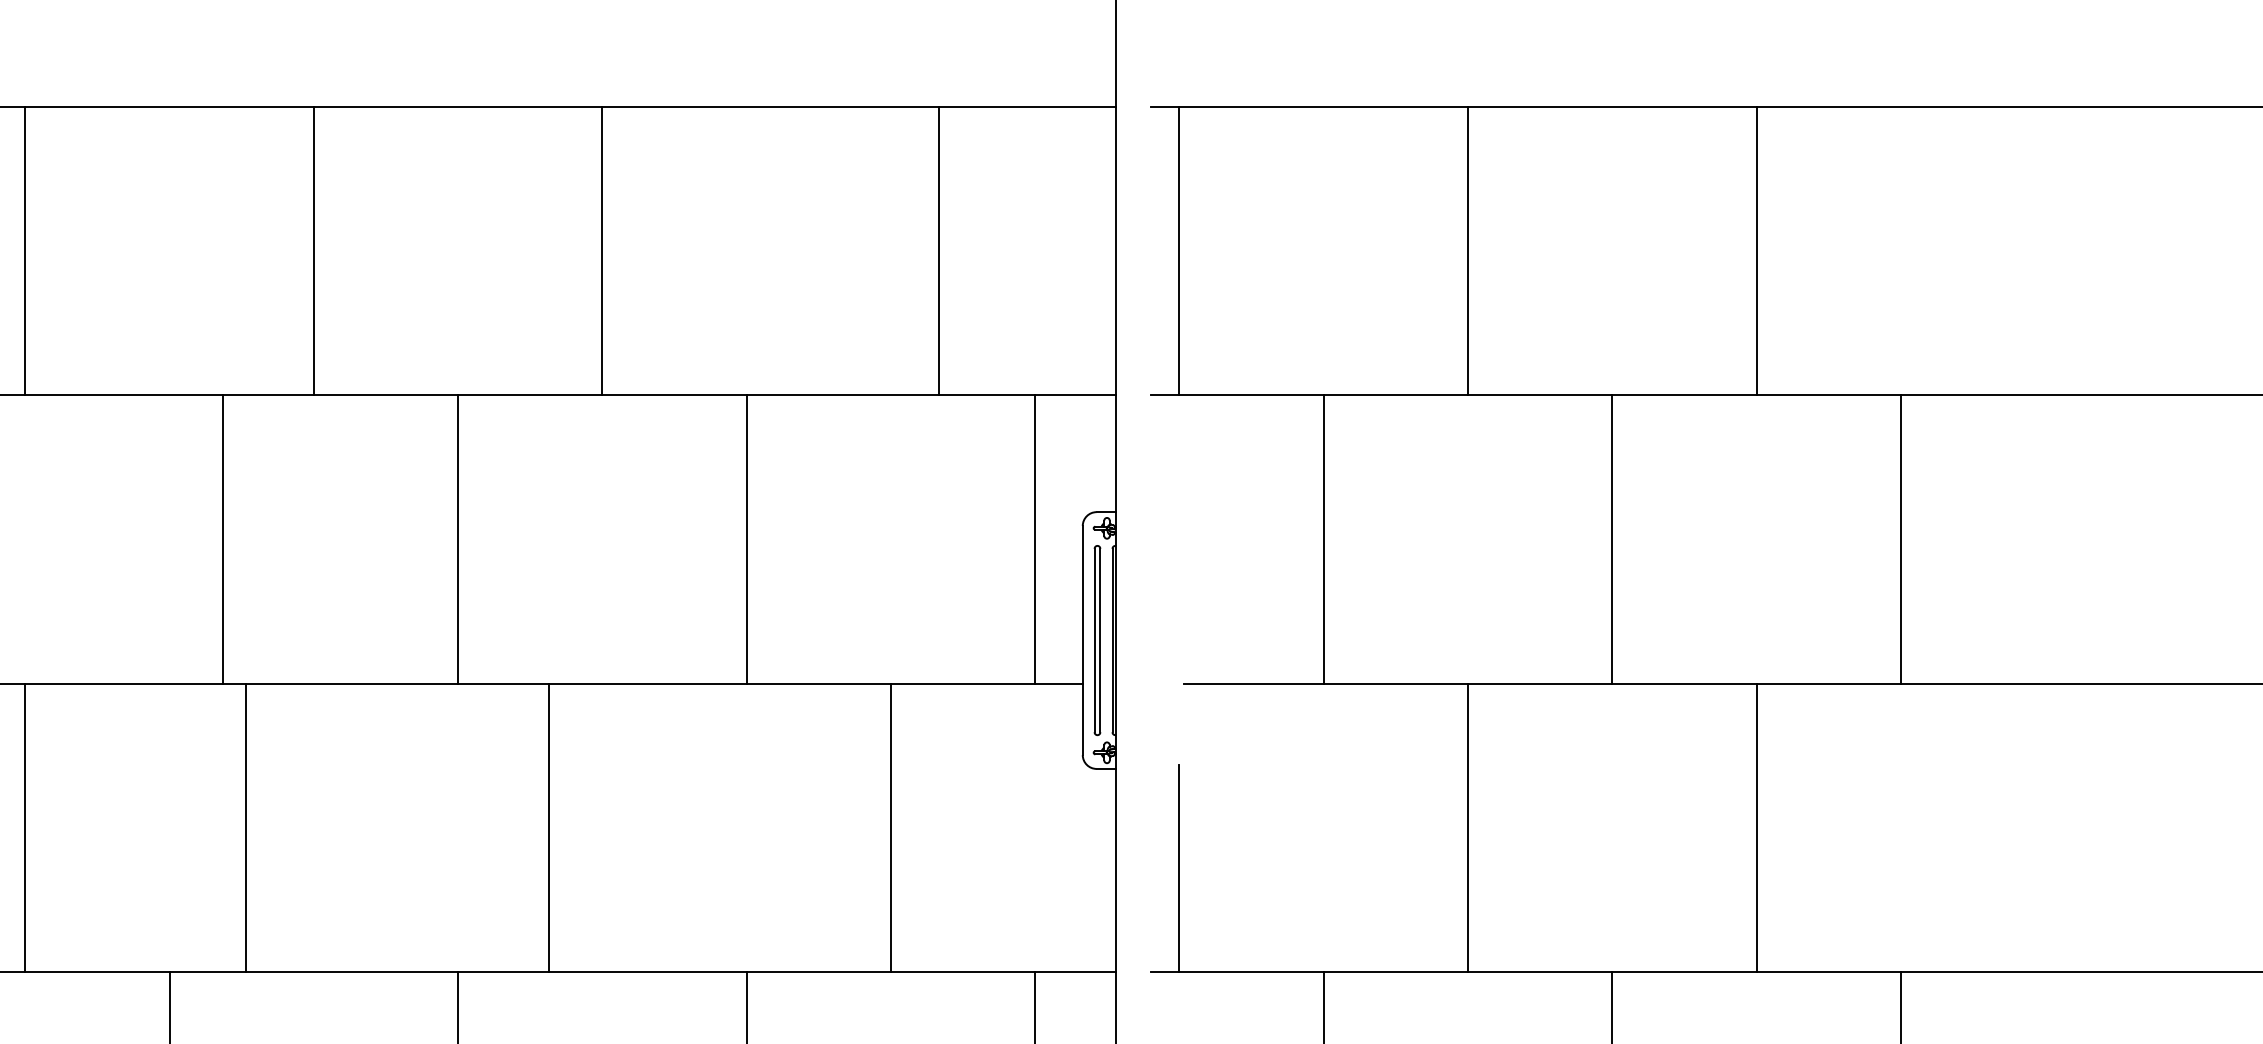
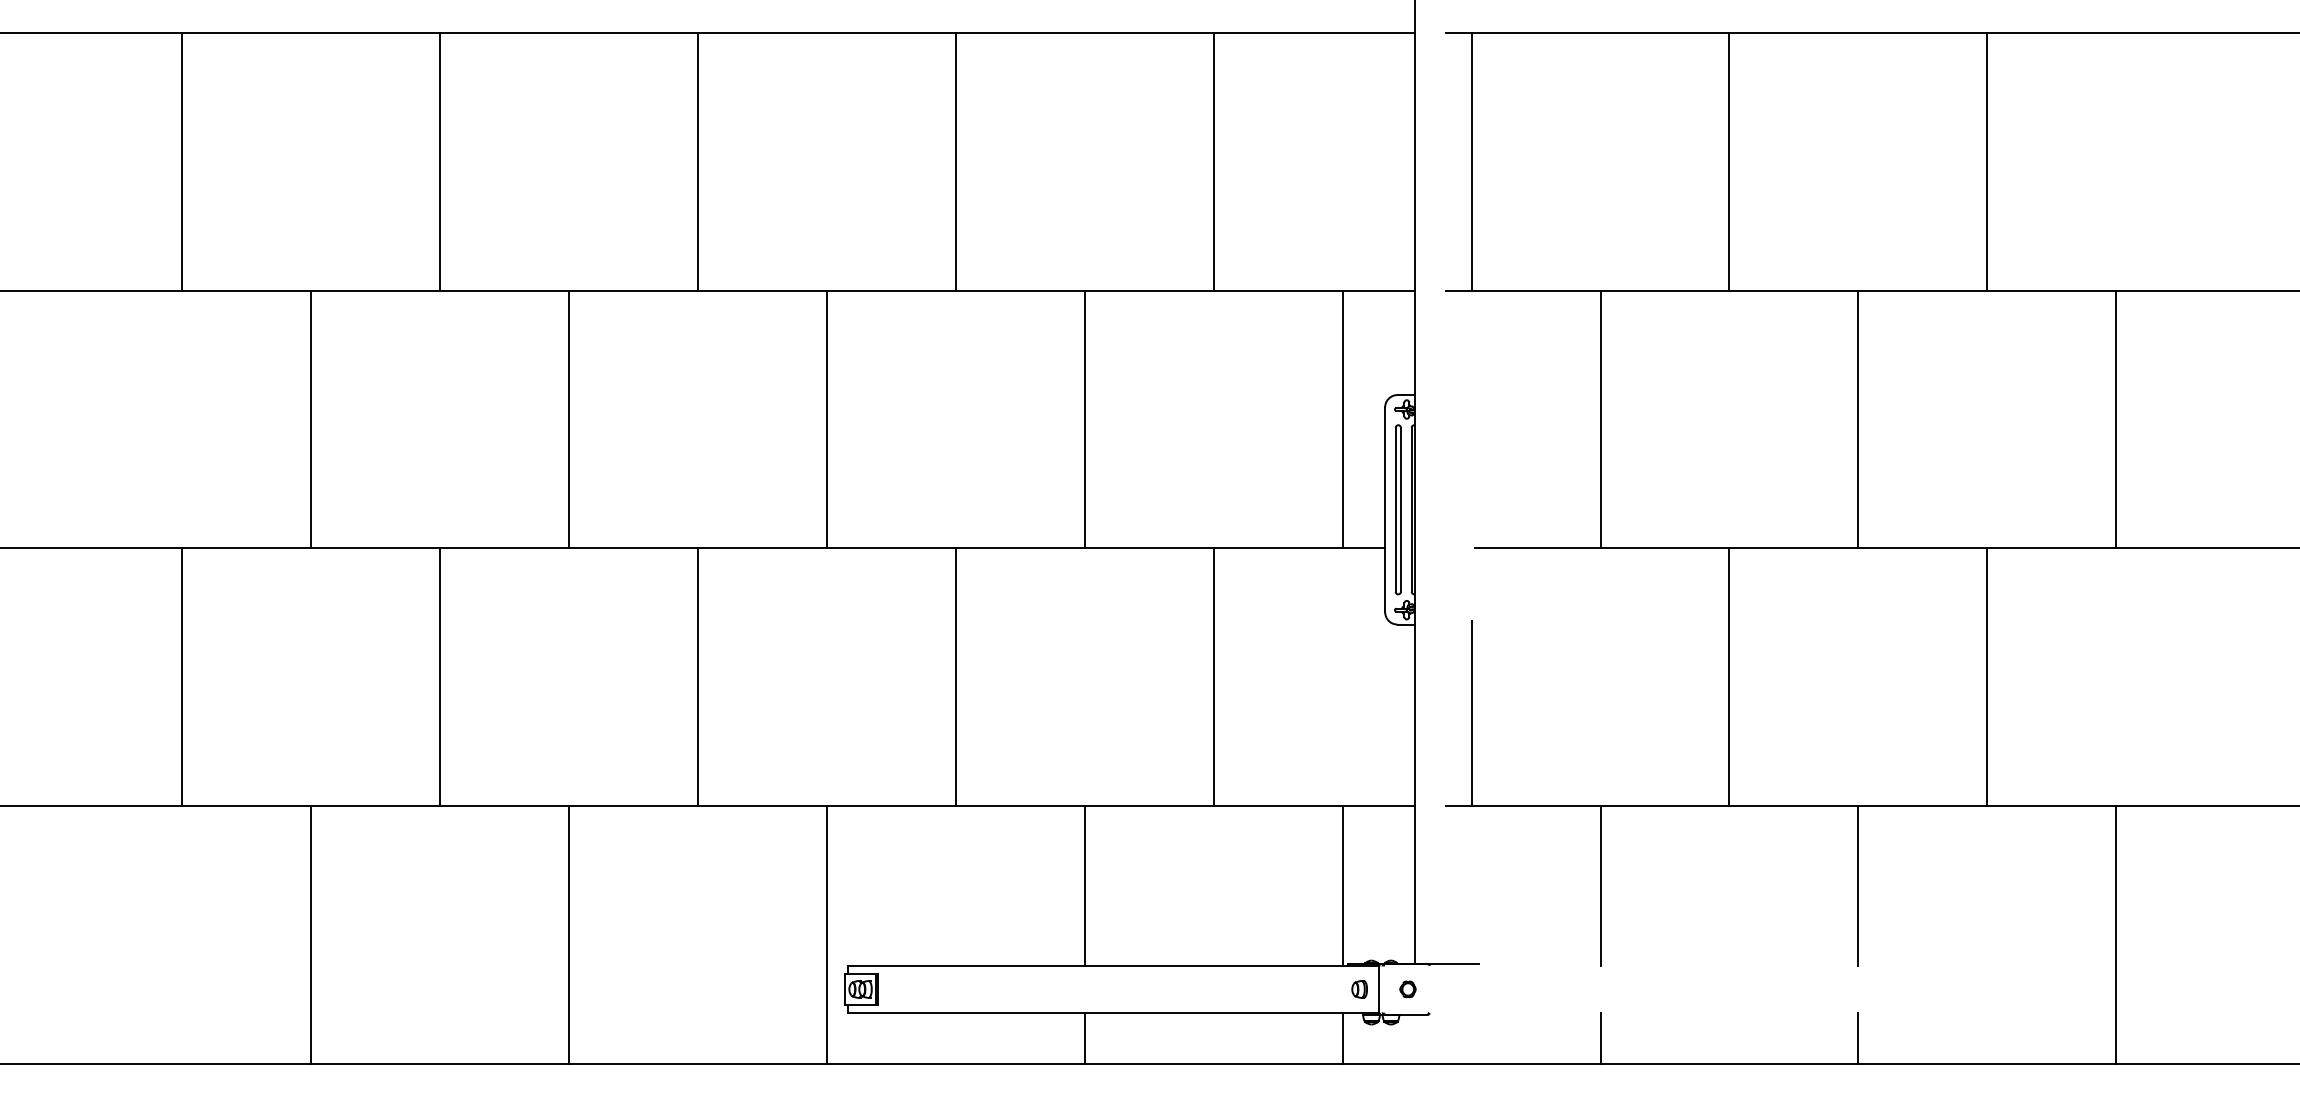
line: (938, 250) -> (1213, 161), moved
line: (223, 539) -> (569, 419), moved
line: (245, 828) -> (697, 677), moved
line: (548, 828) -> (955, 677), moved

